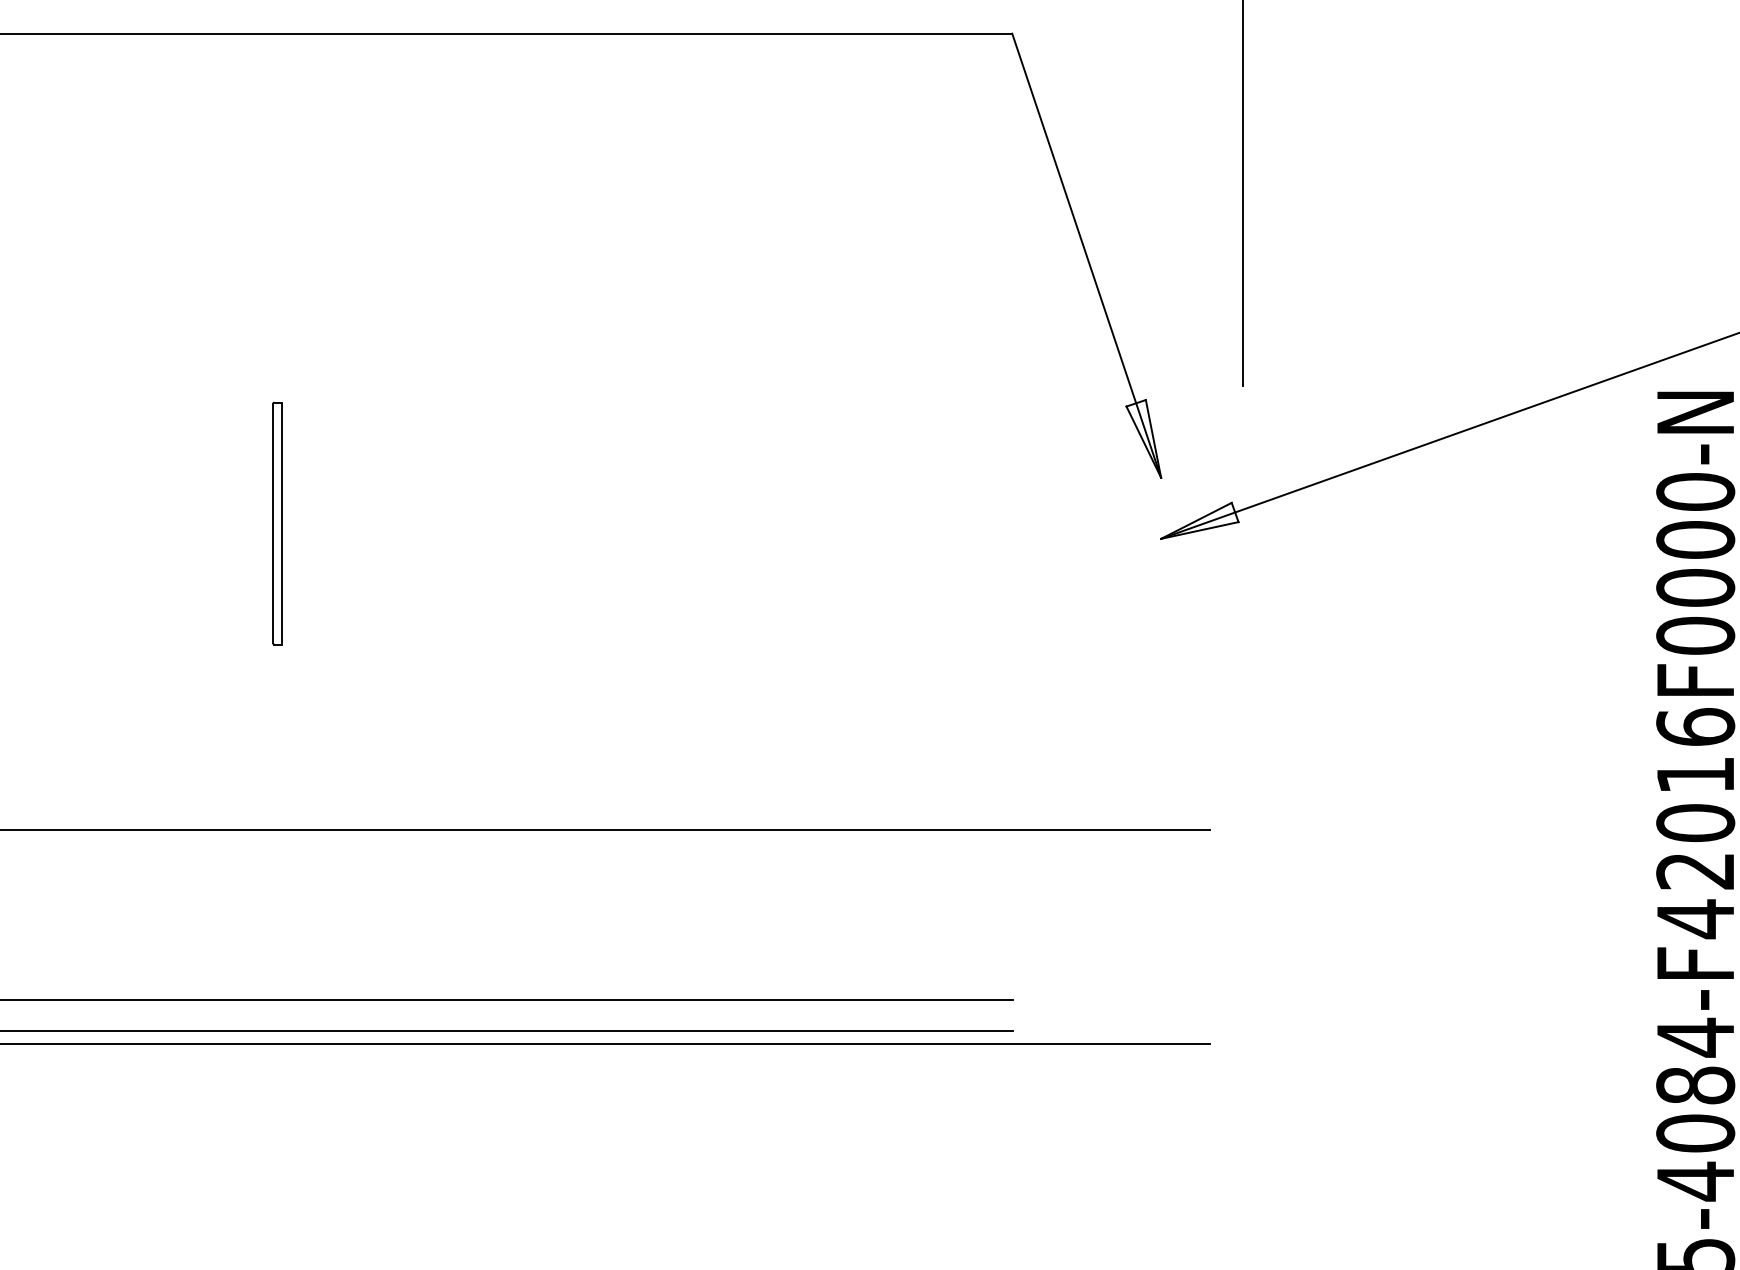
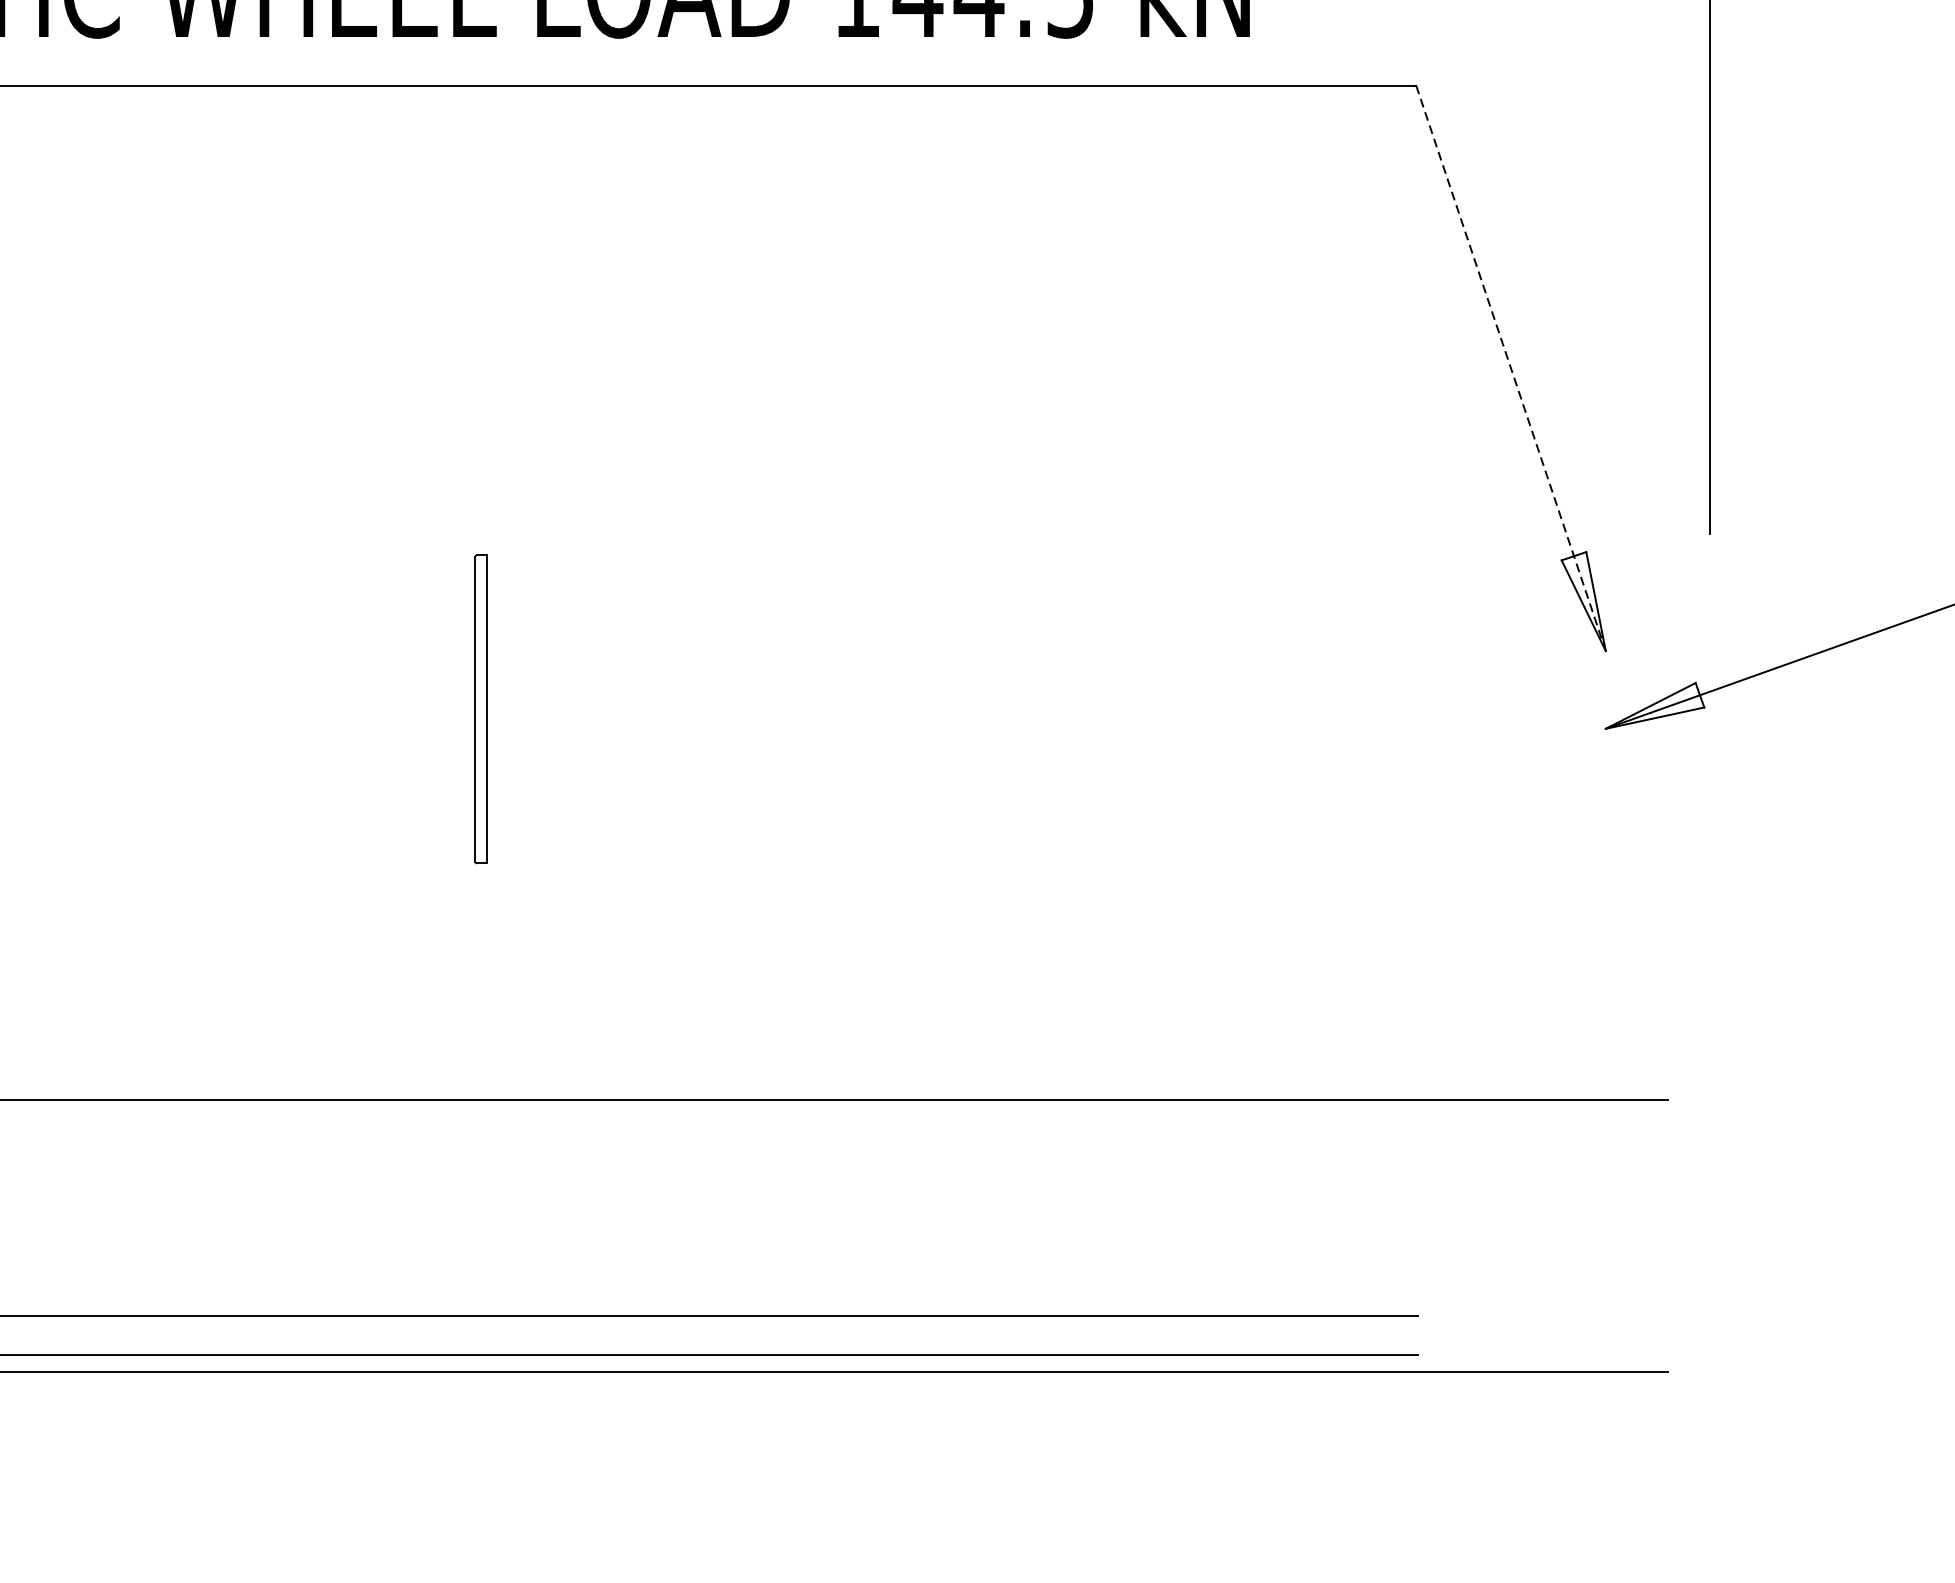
line: (1086, 256) -> (1510, 369), solid -> dashed

